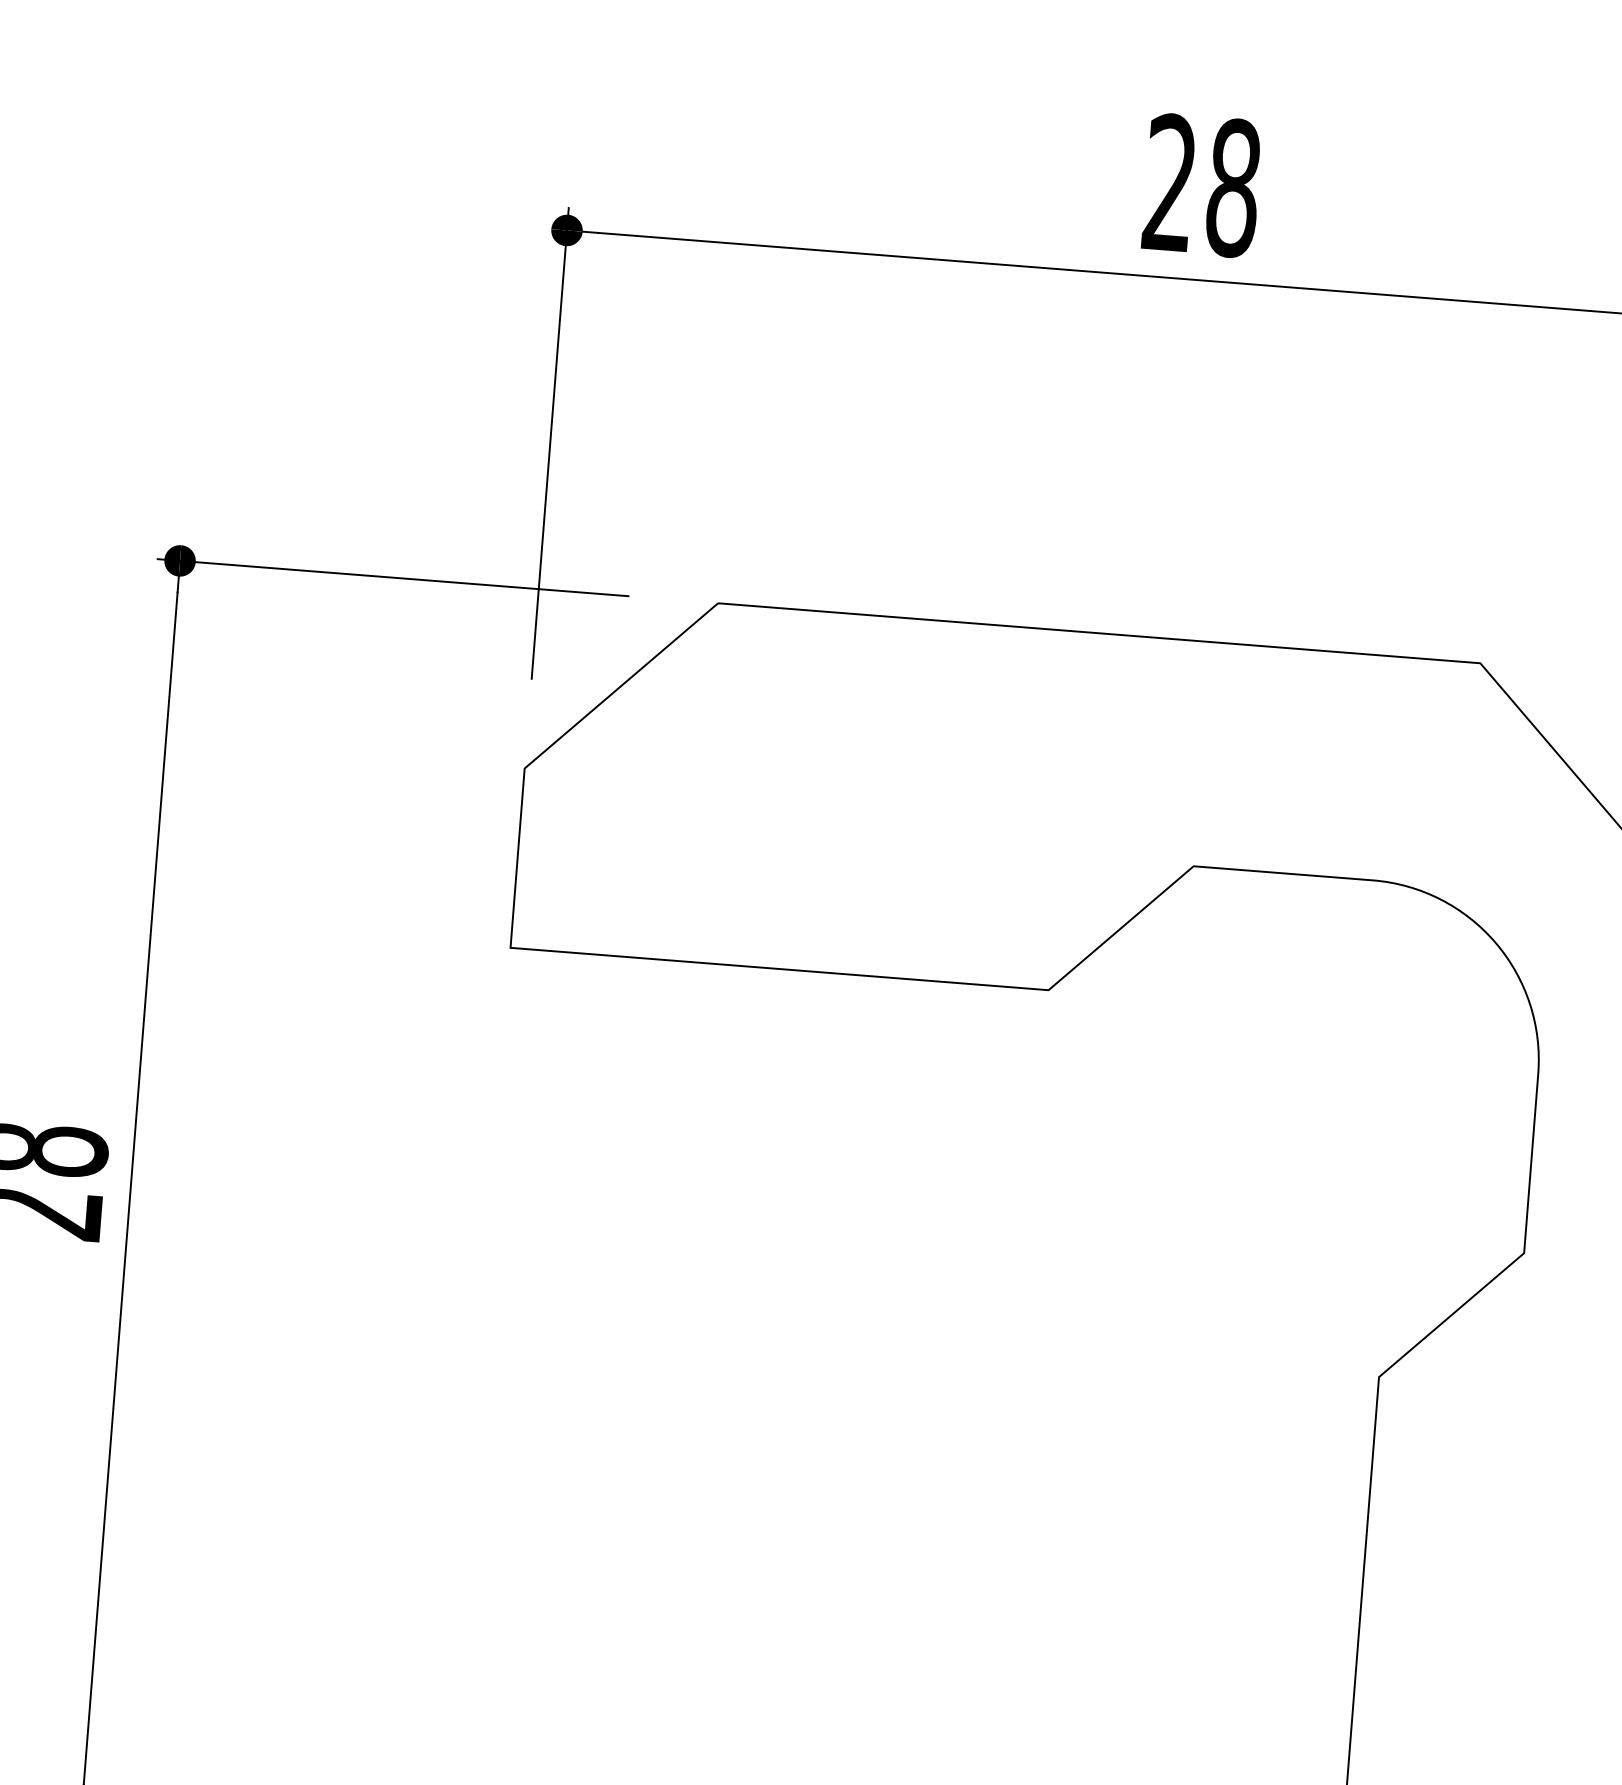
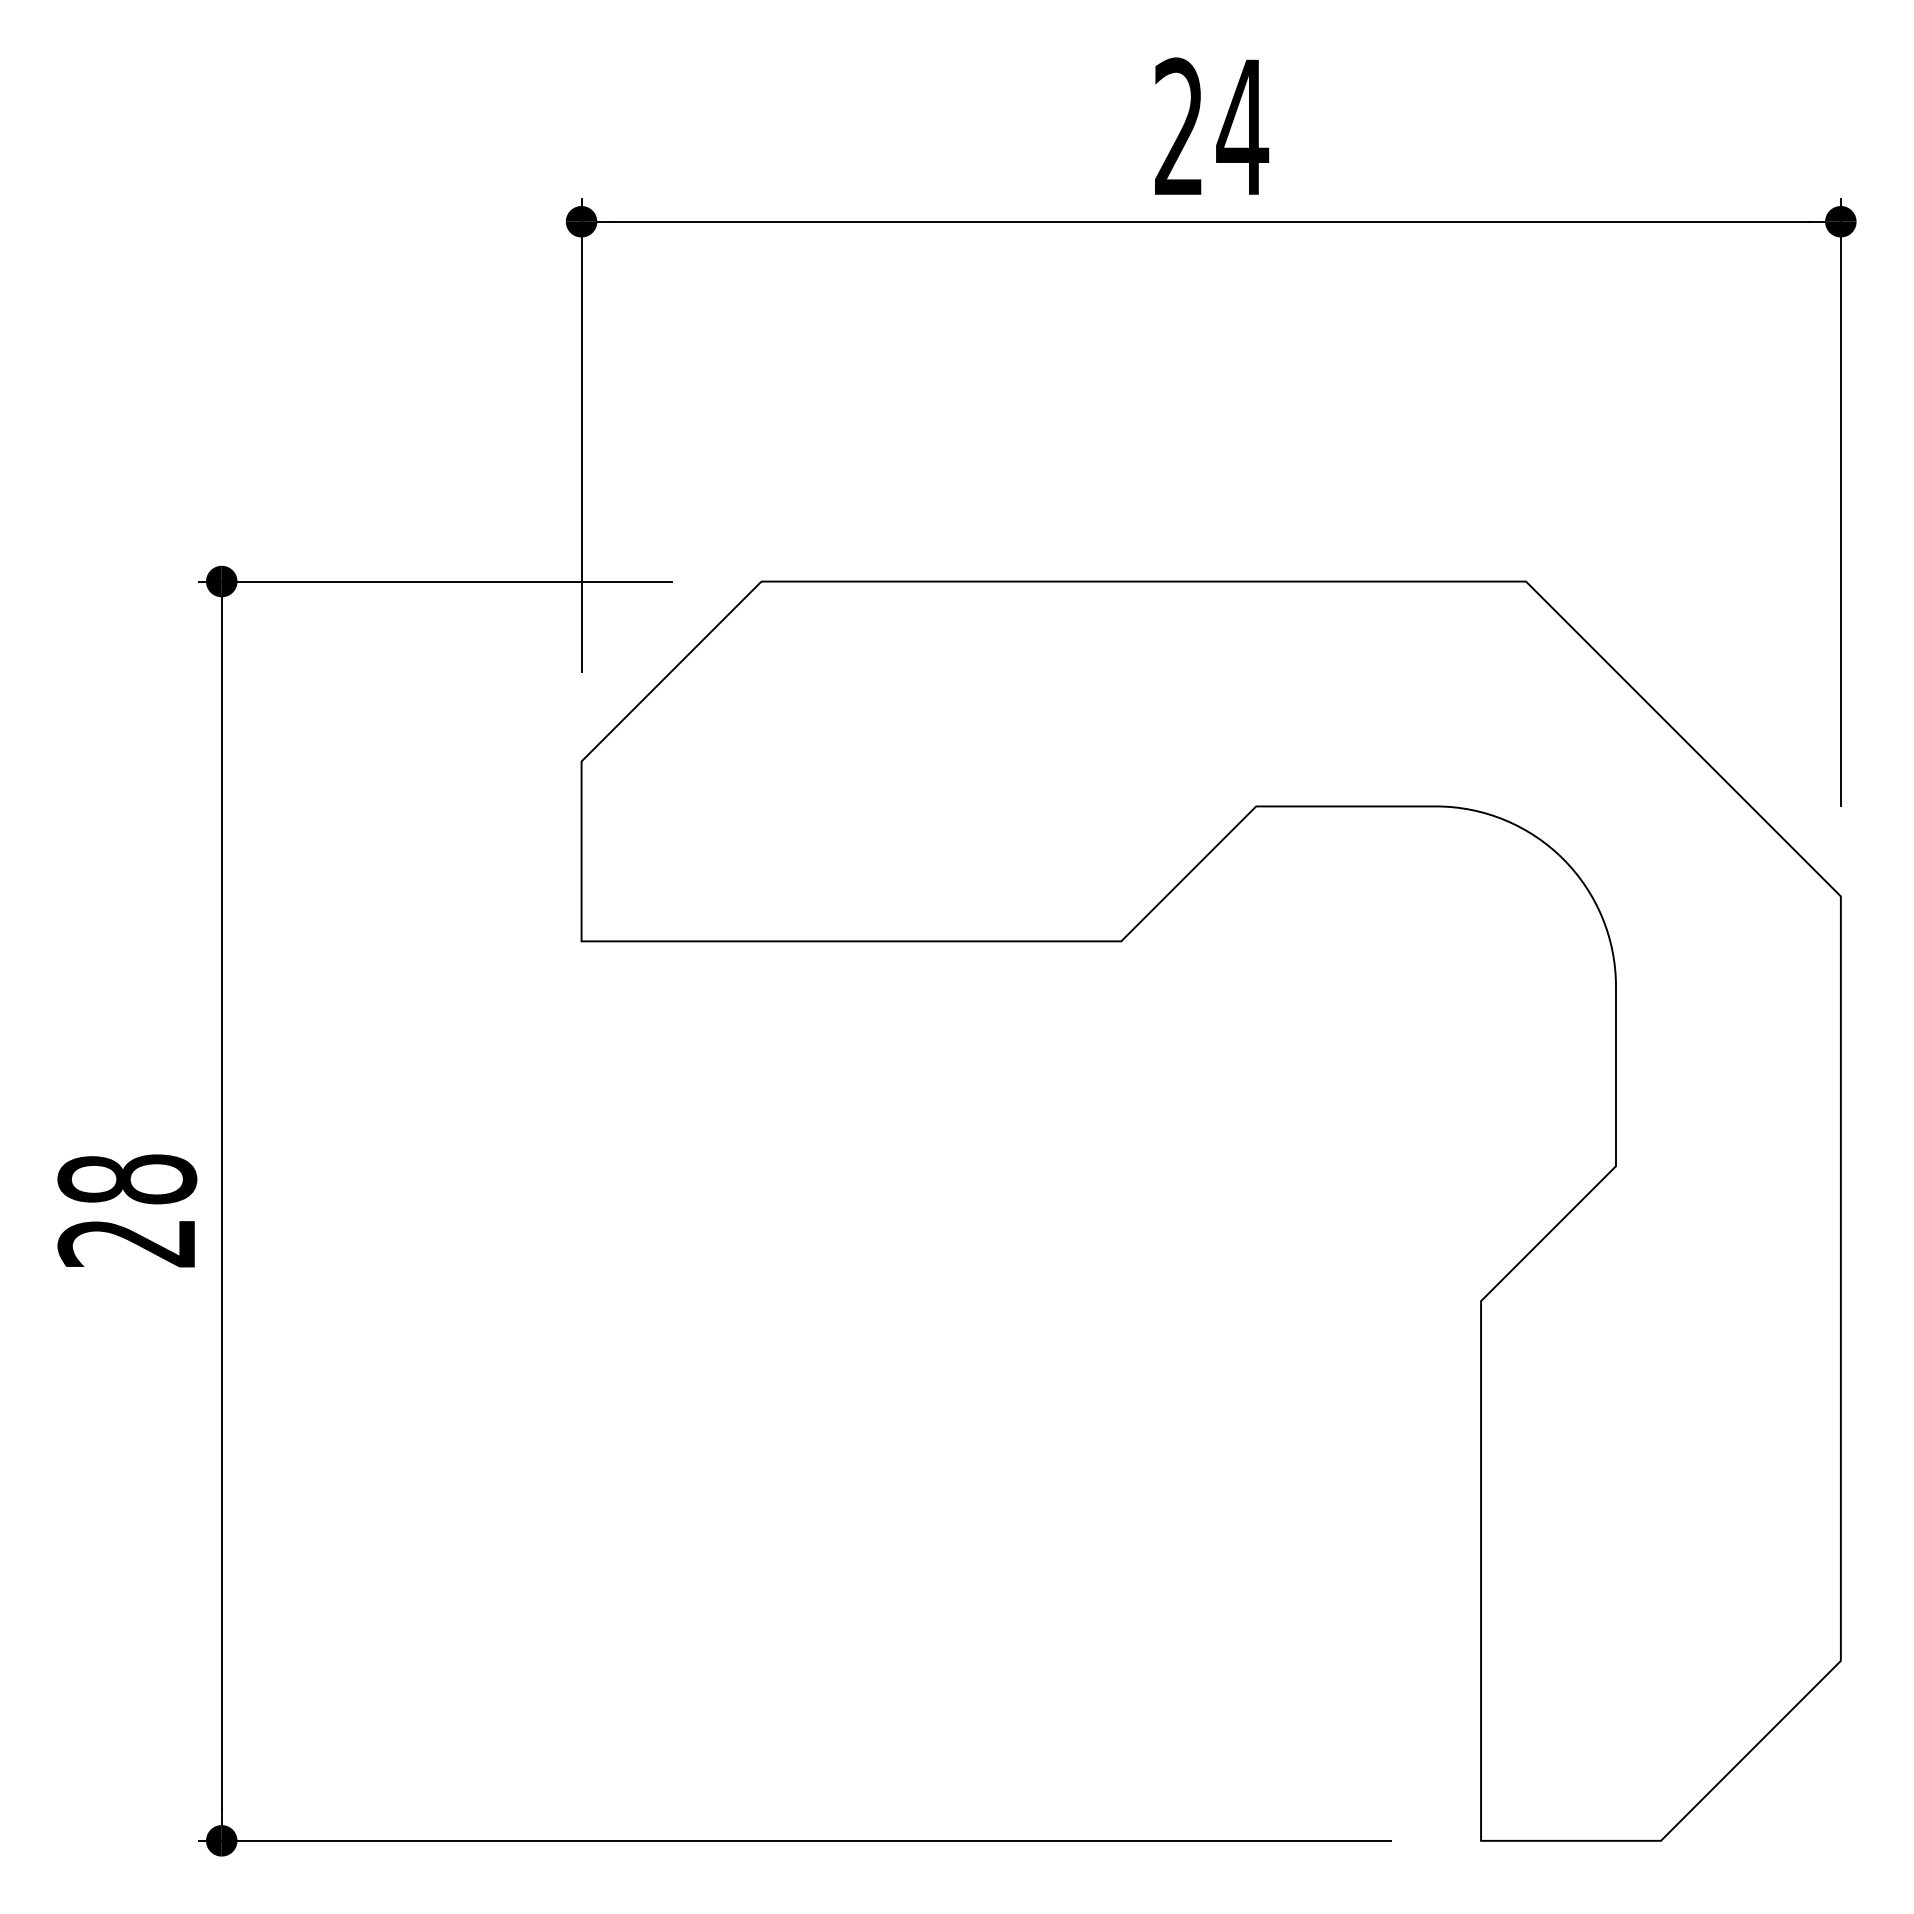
text: (1233, 188) -> (1242, 127), 28 -> 24

